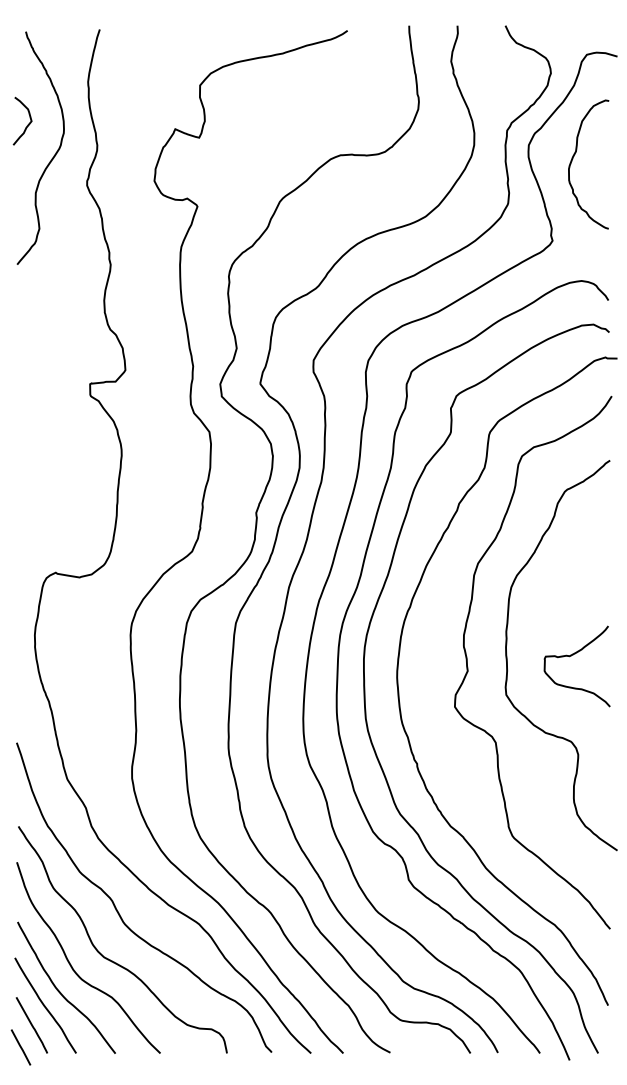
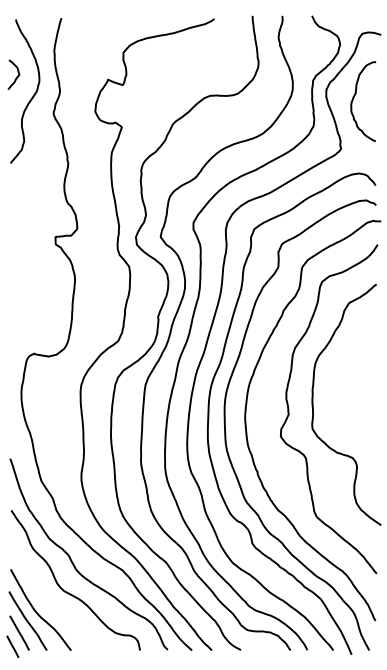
curve: (572, 656) -> (353, 405), removed
curve: (75, 969) -> (46, 598), removed

